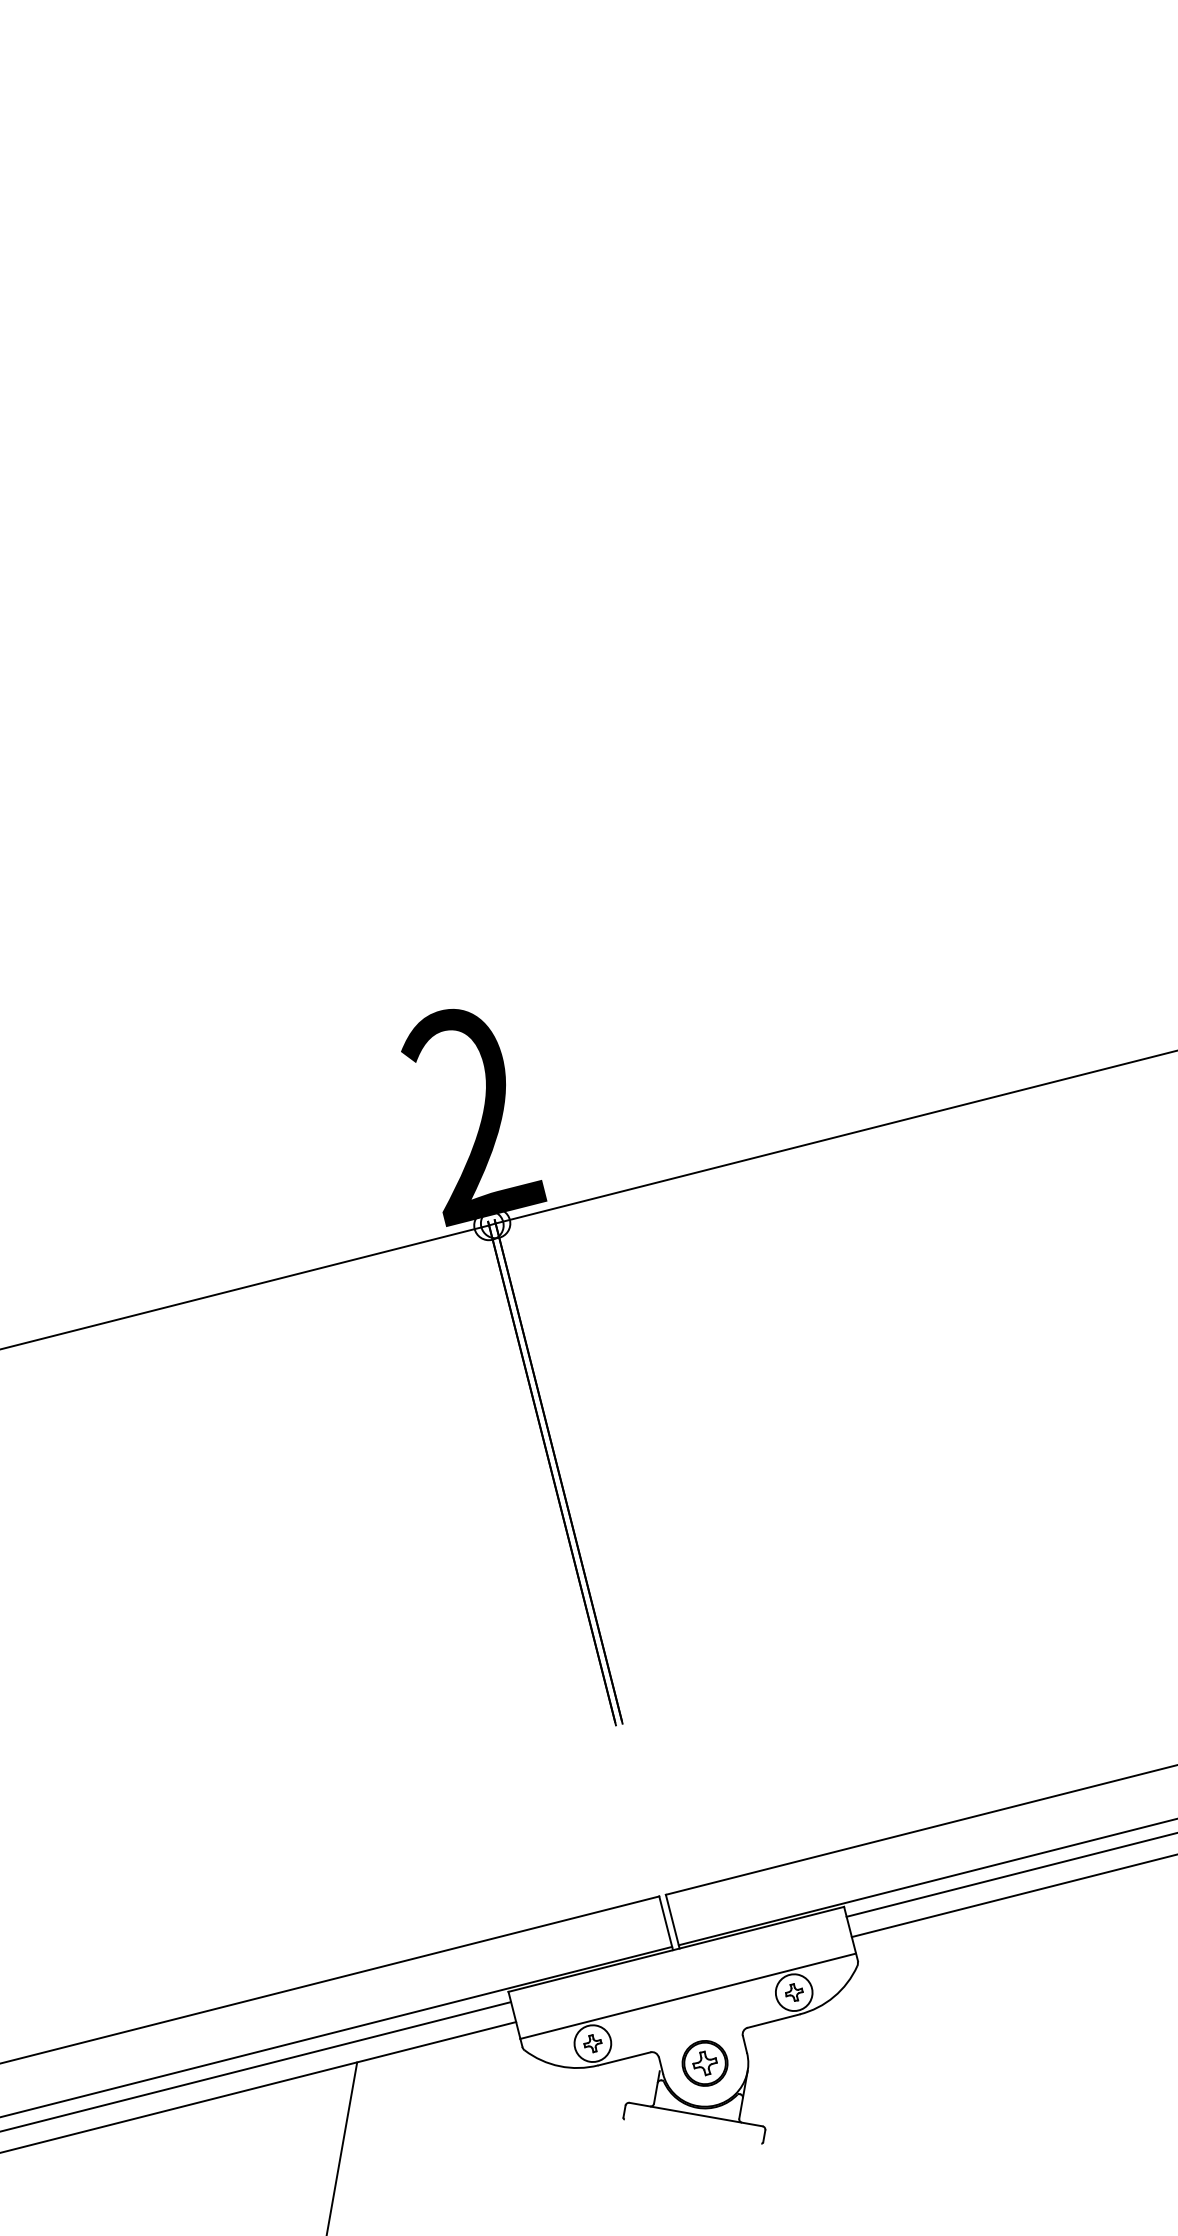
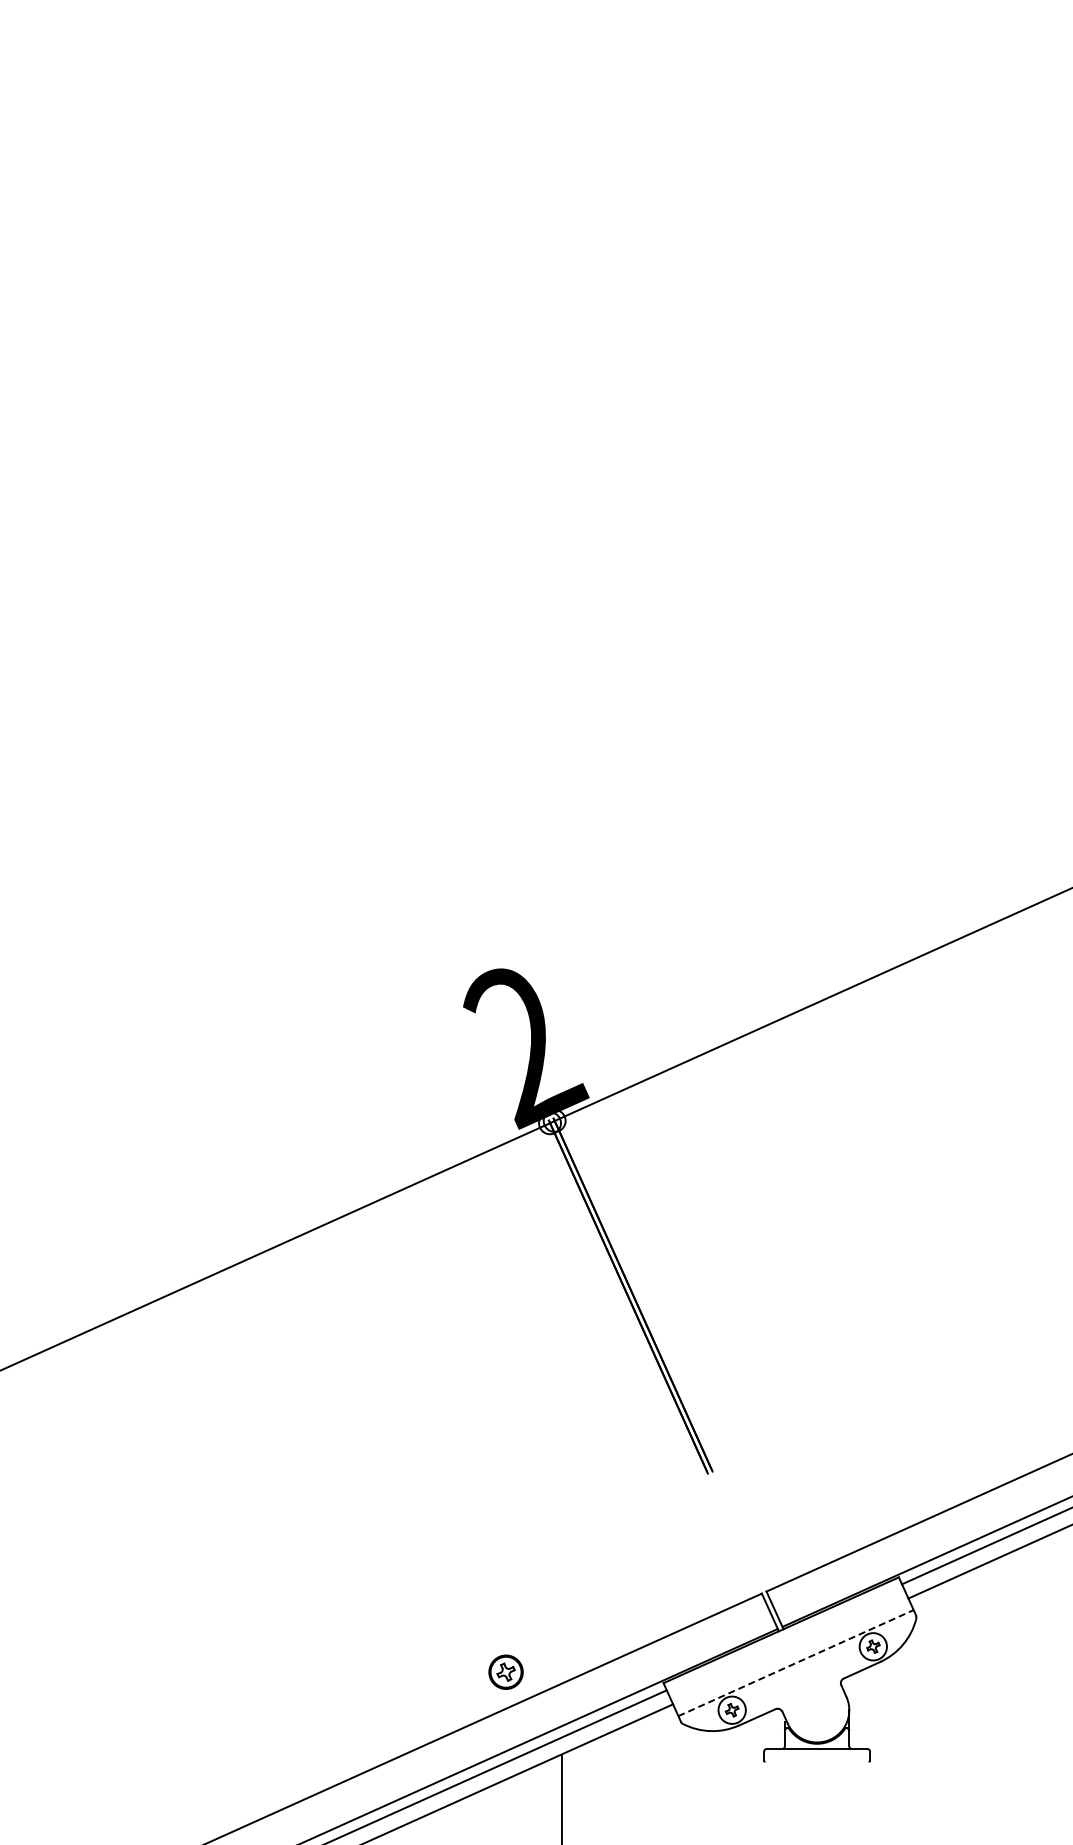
line: (689, 1995) -> (796, 1662), solid -> dashed
part: (704, 2062) -> (505, 1671), moved

